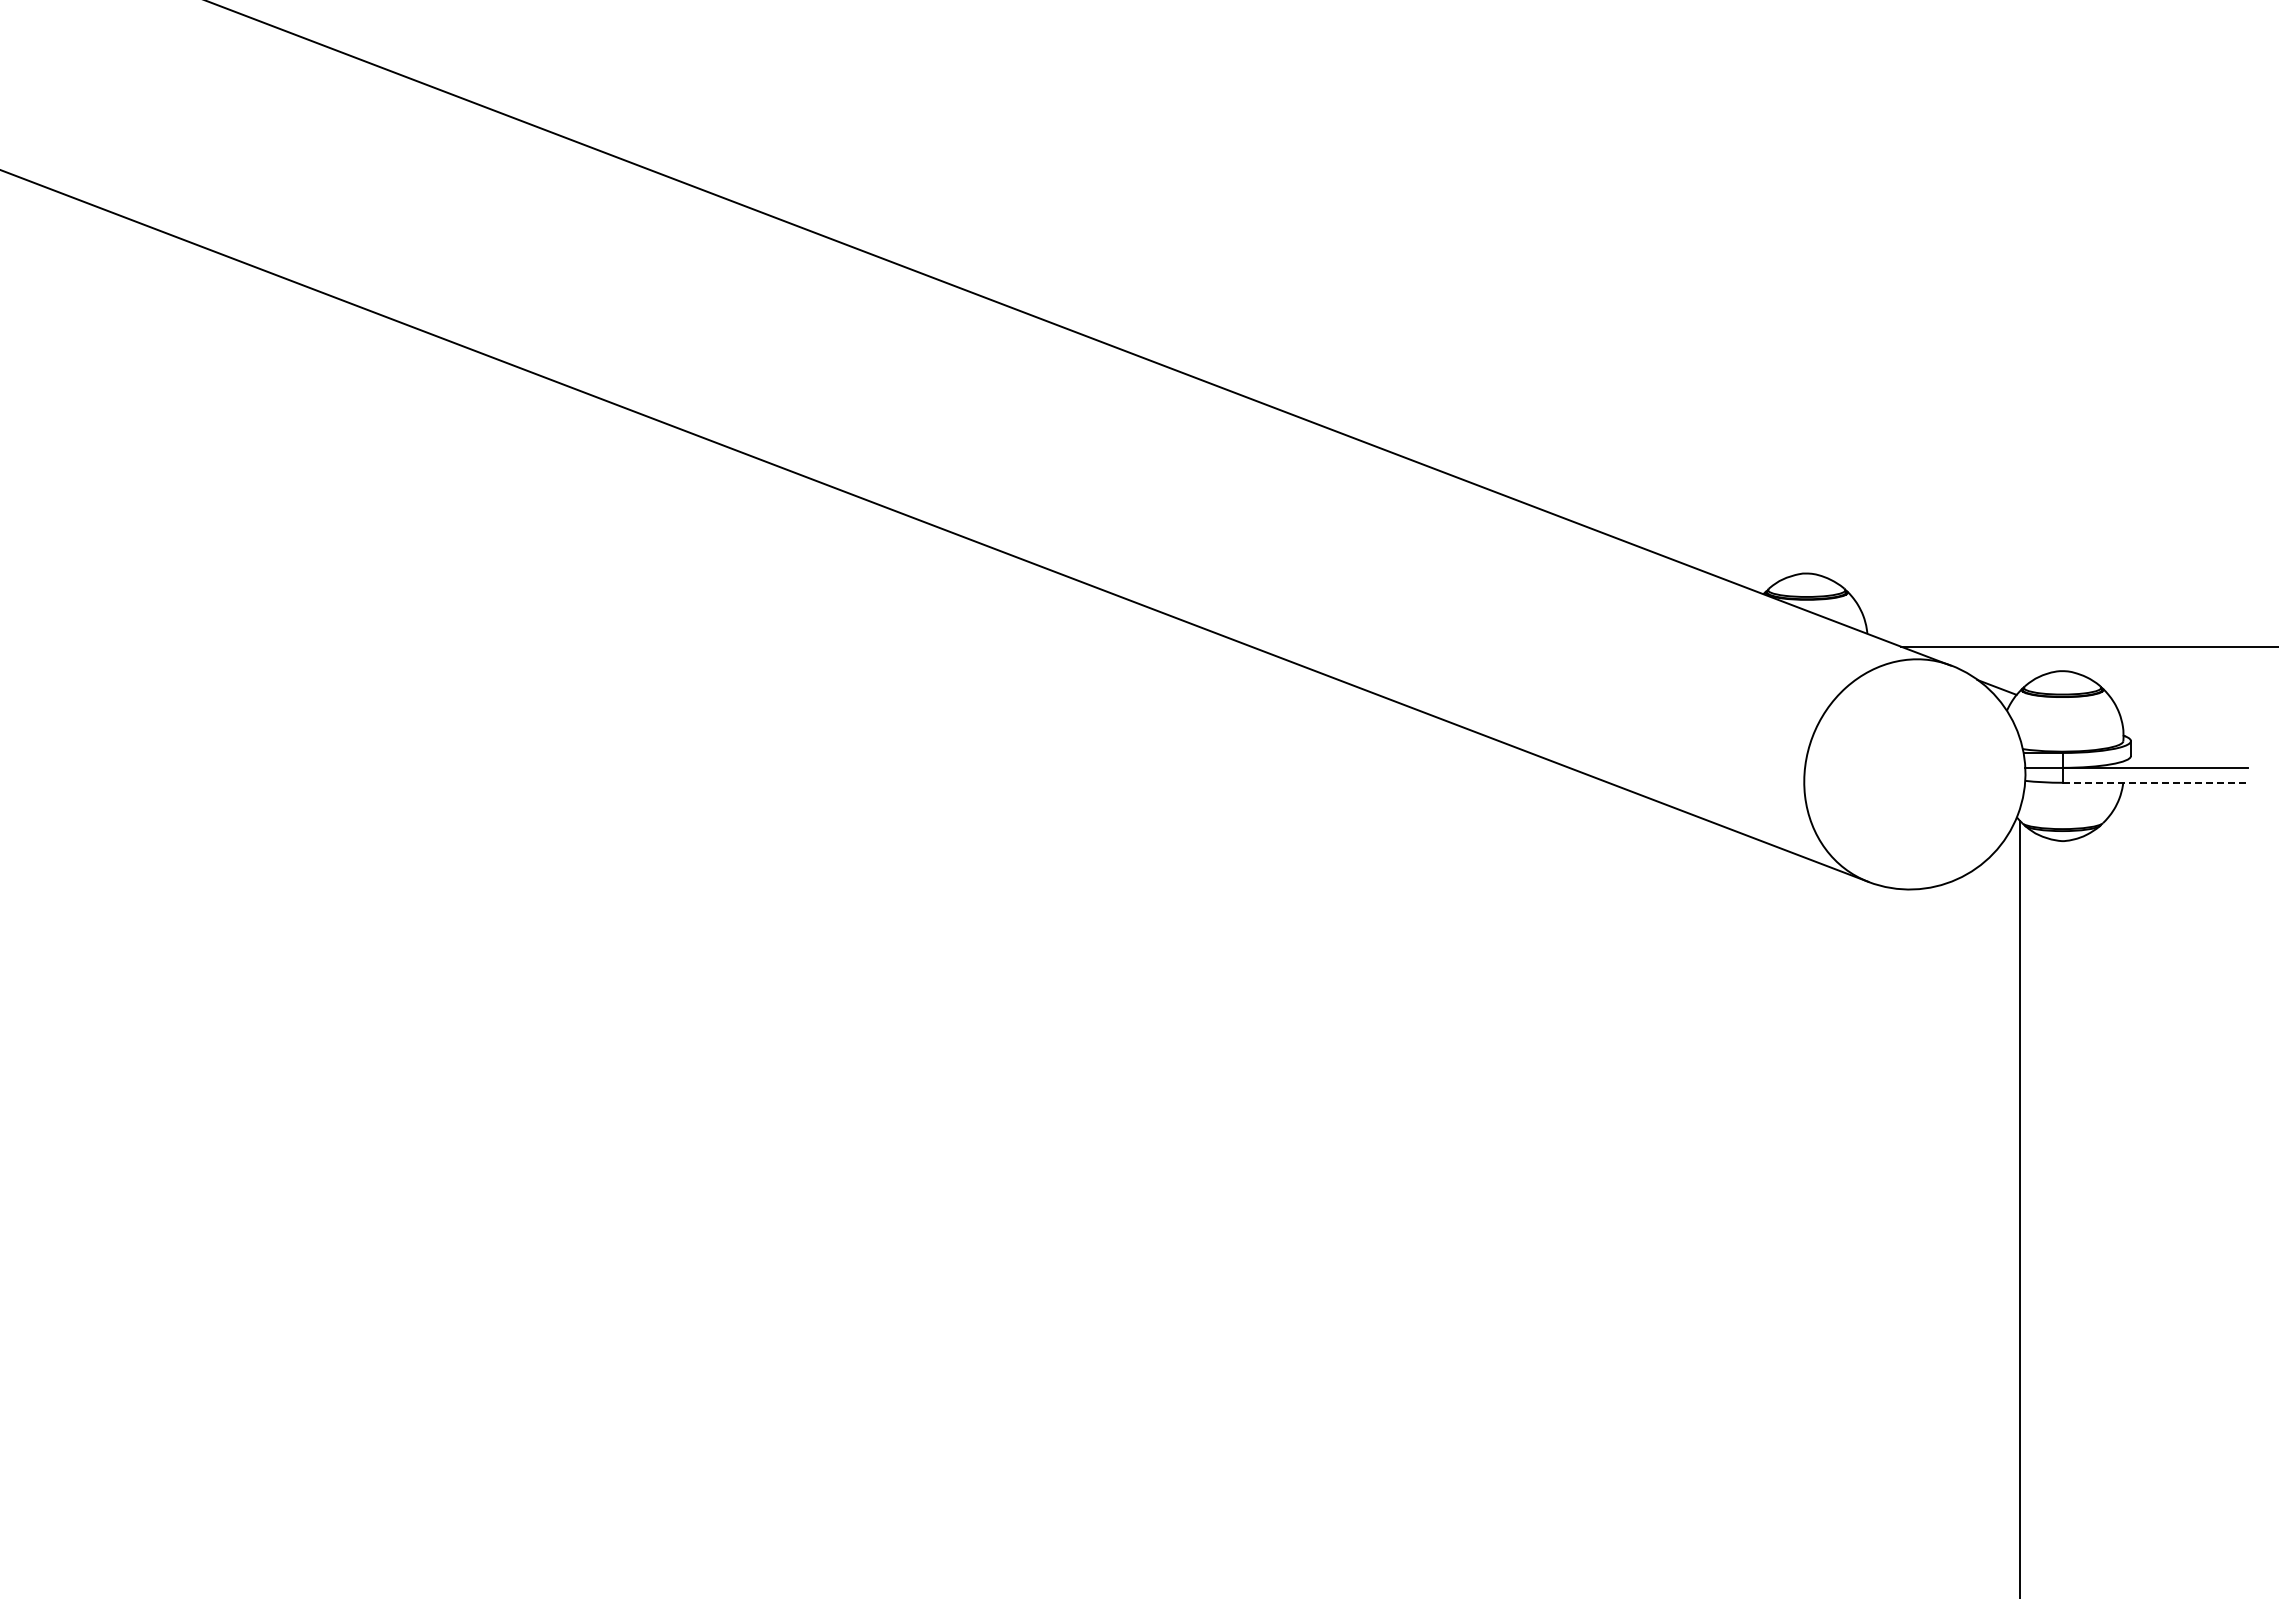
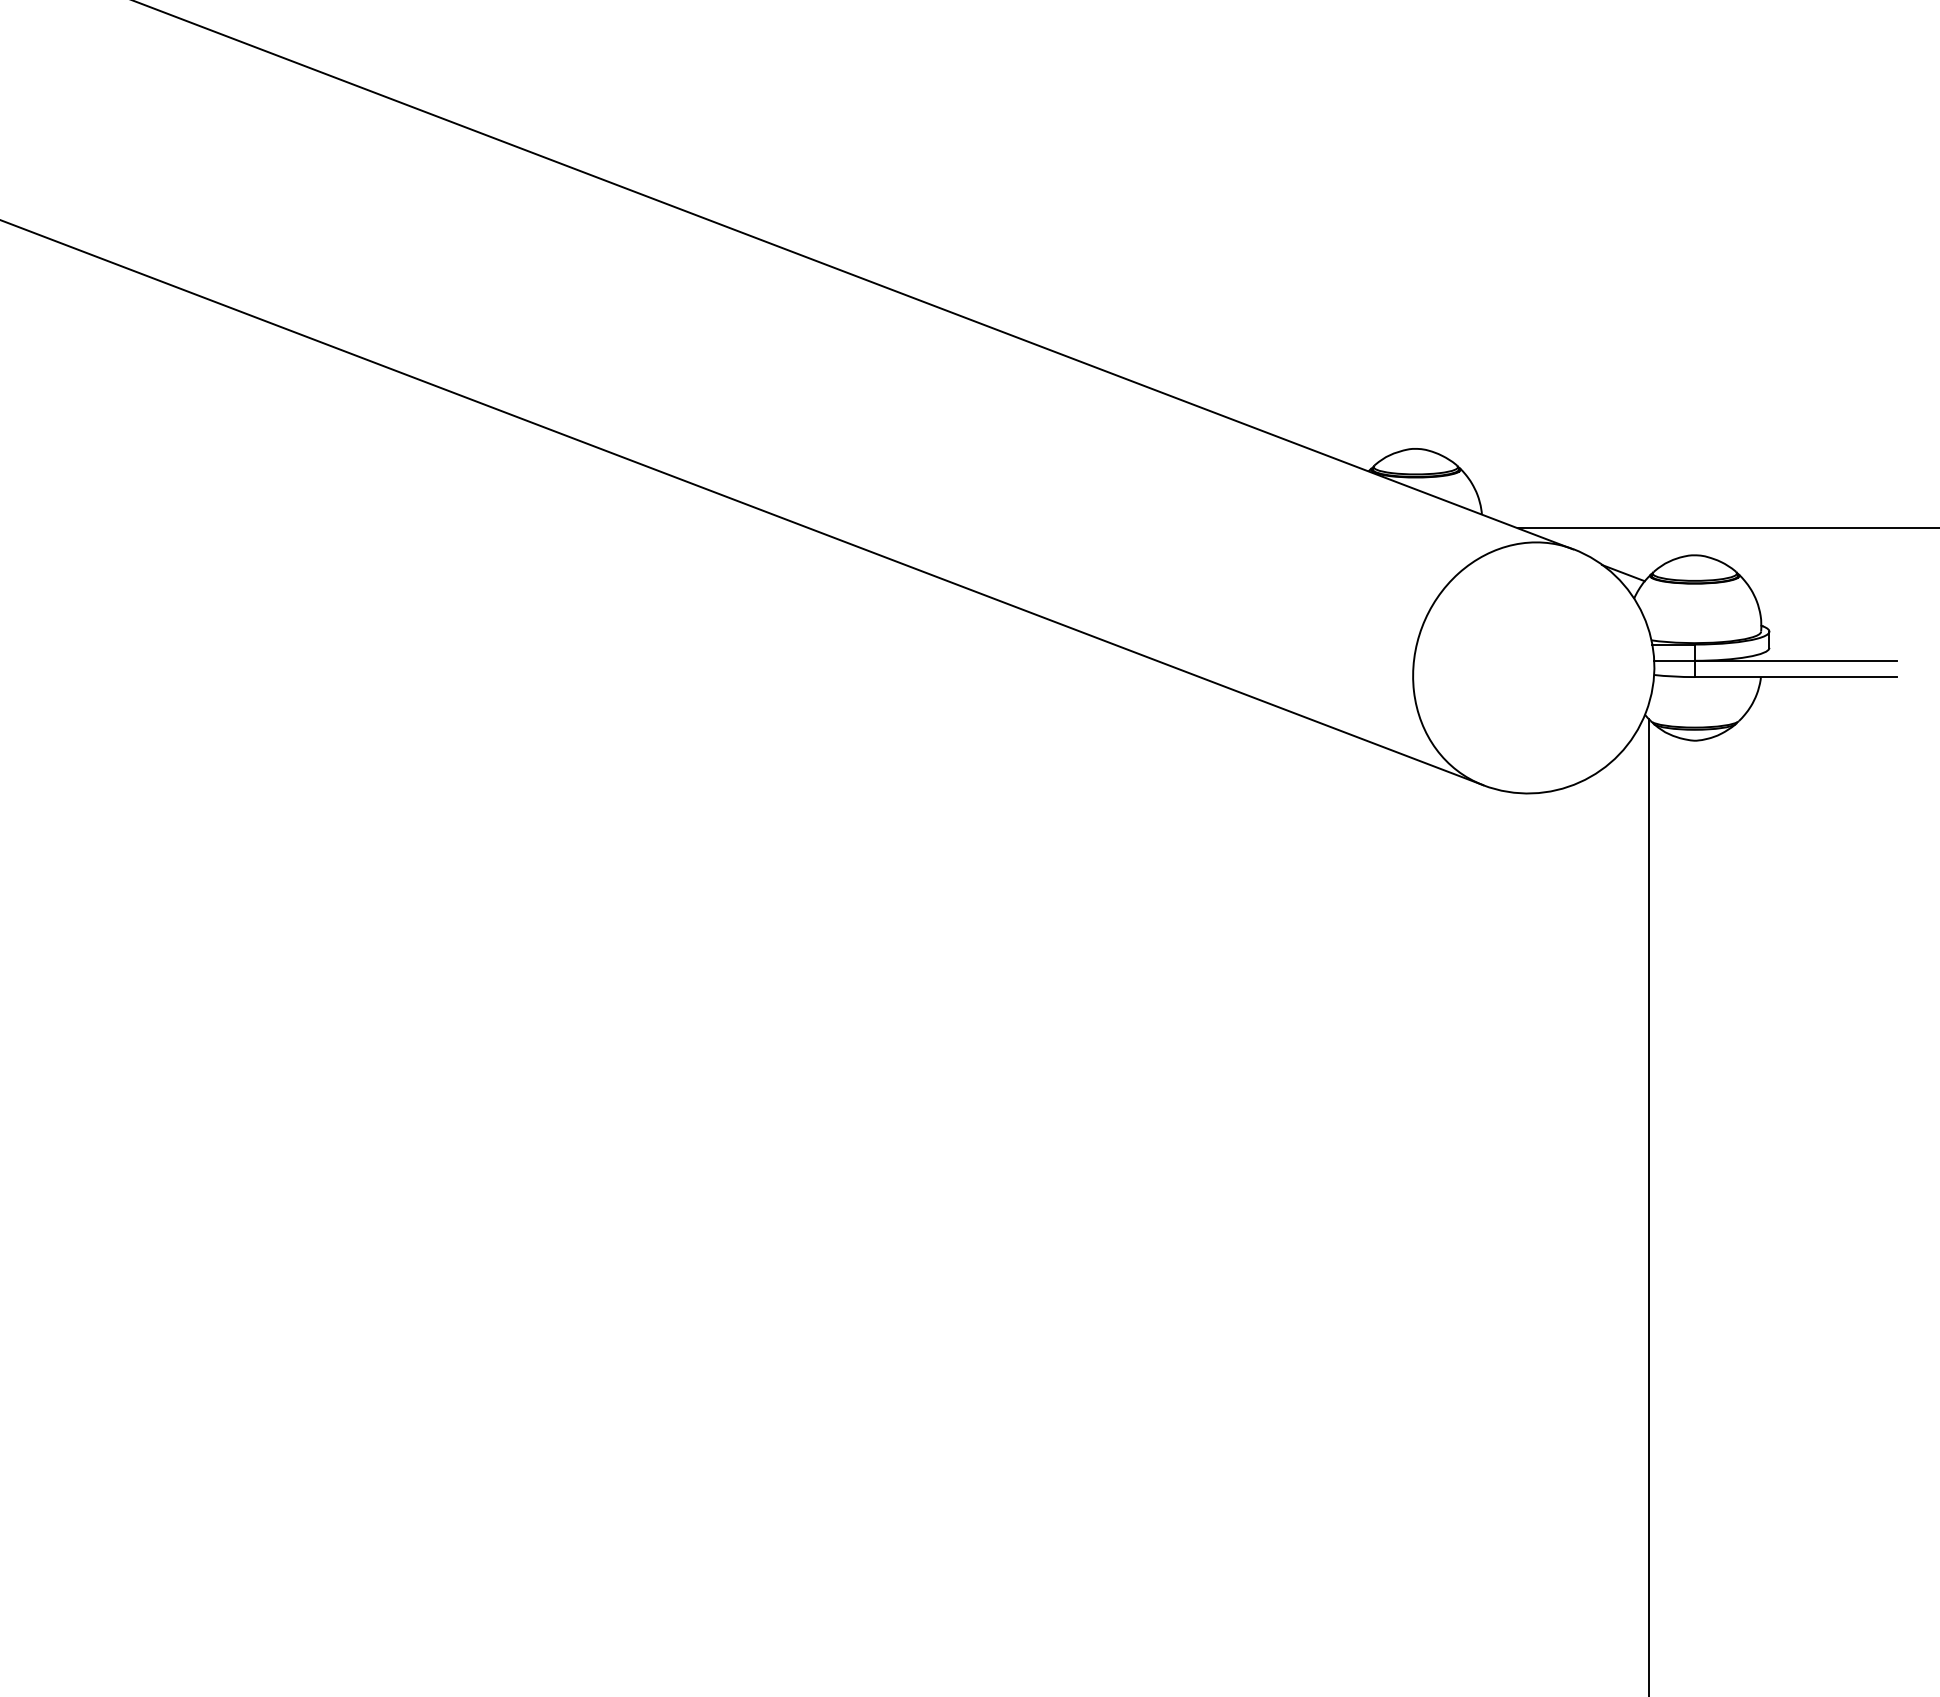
line: (2155, 782) -> (1796, 676), dashed -> solid

